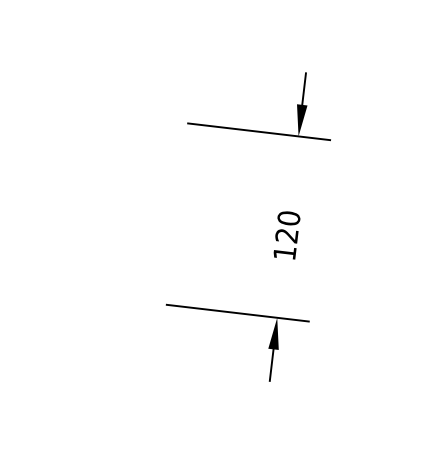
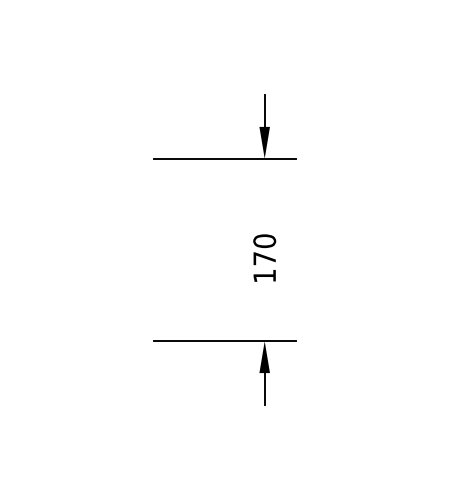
text: (286, 235) -> (264, 258), 120 -> 170

